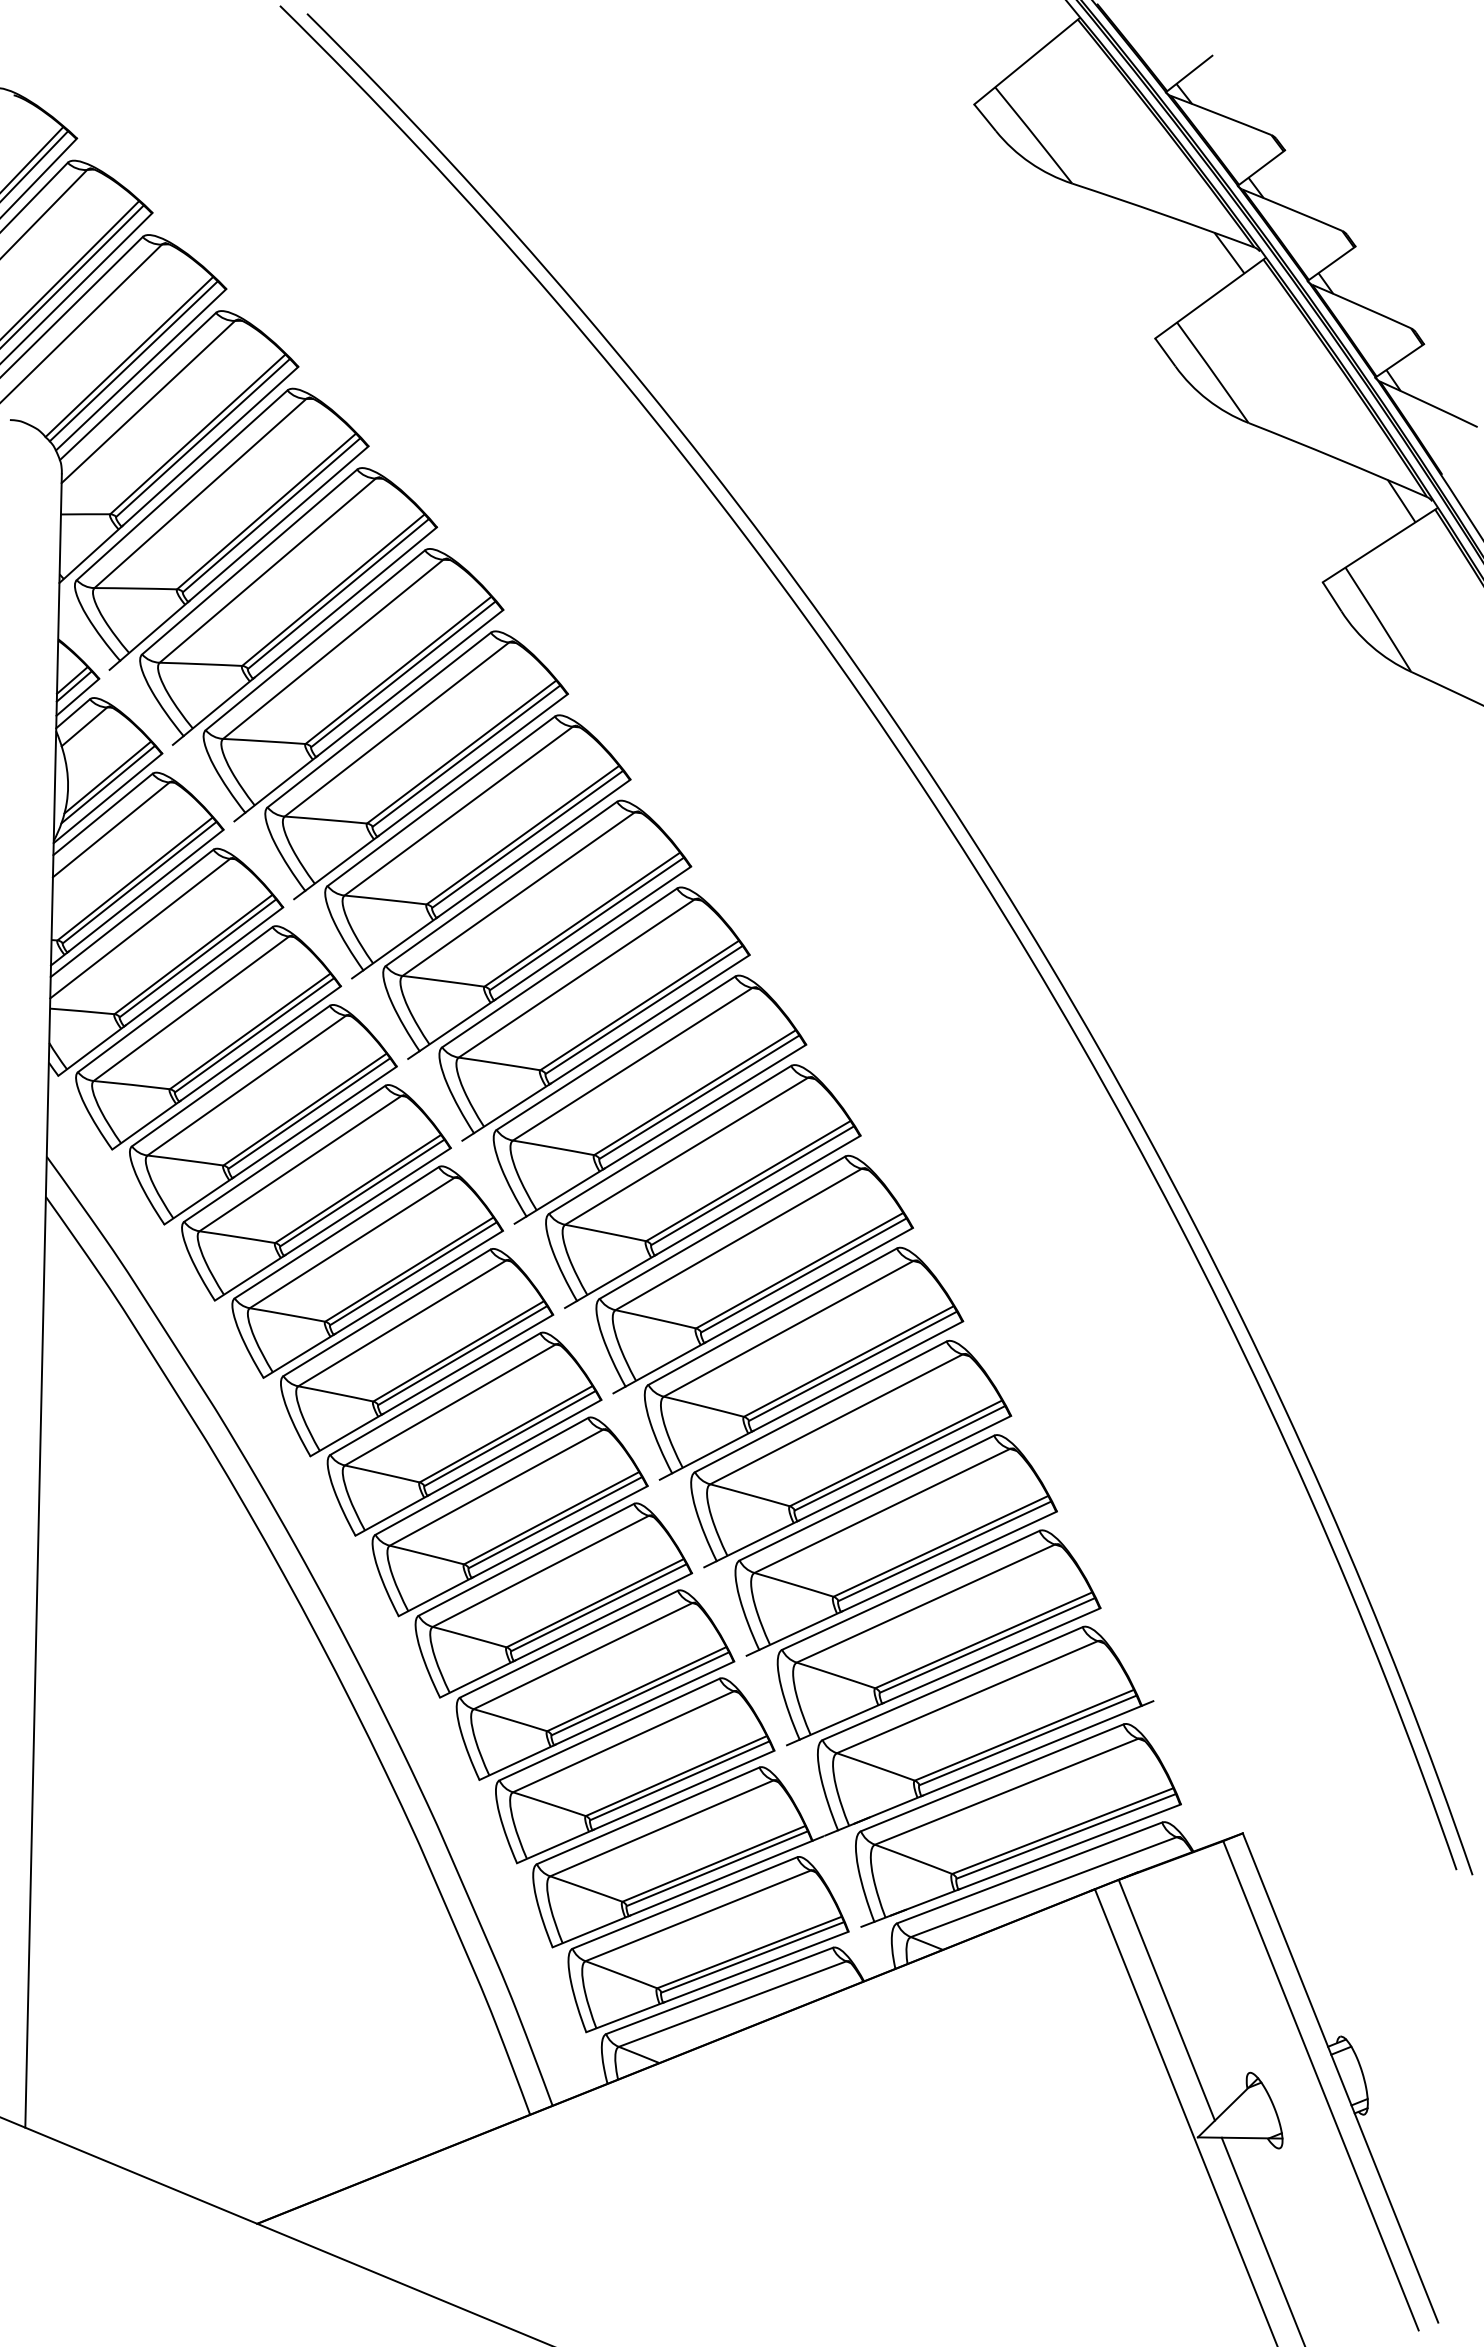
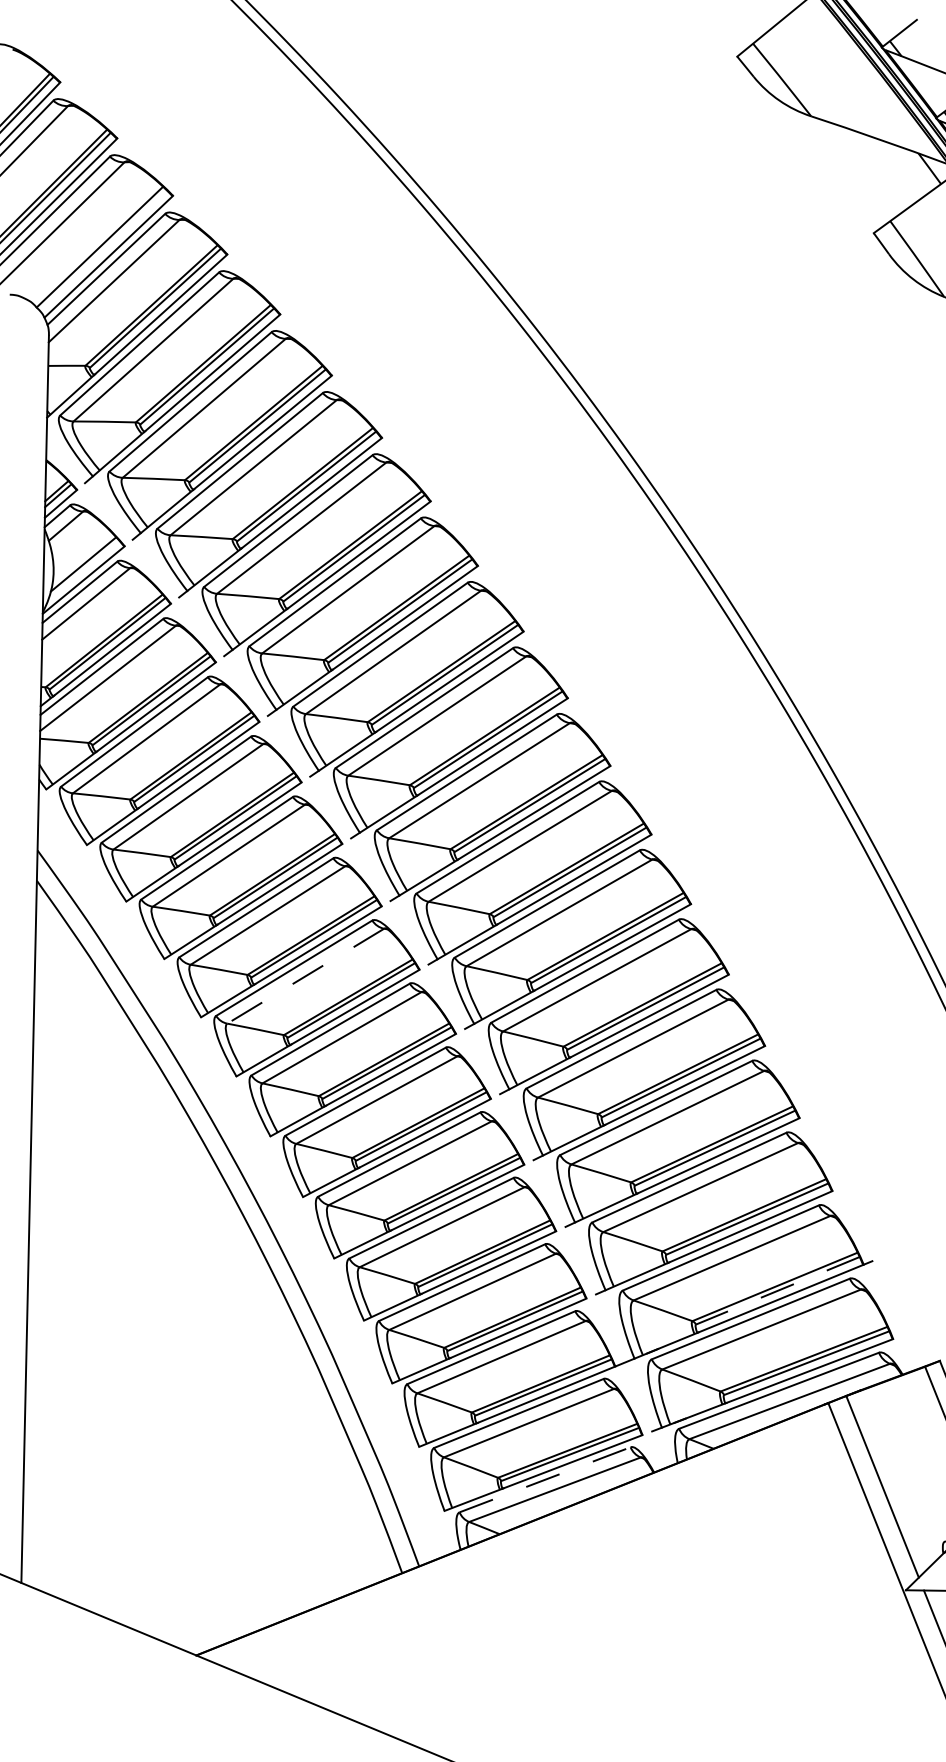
line: (133, 361) -> (102, 250), removed
line: (108, 784) -> (84, 569), removed
line: (402, 1323) -> (305, 976), solid -> dashed
line: (1027, 1740) -> (777, 1290), solid -> dashed
line: (720, 1990) -> (545, 1479), solid -> dashed

